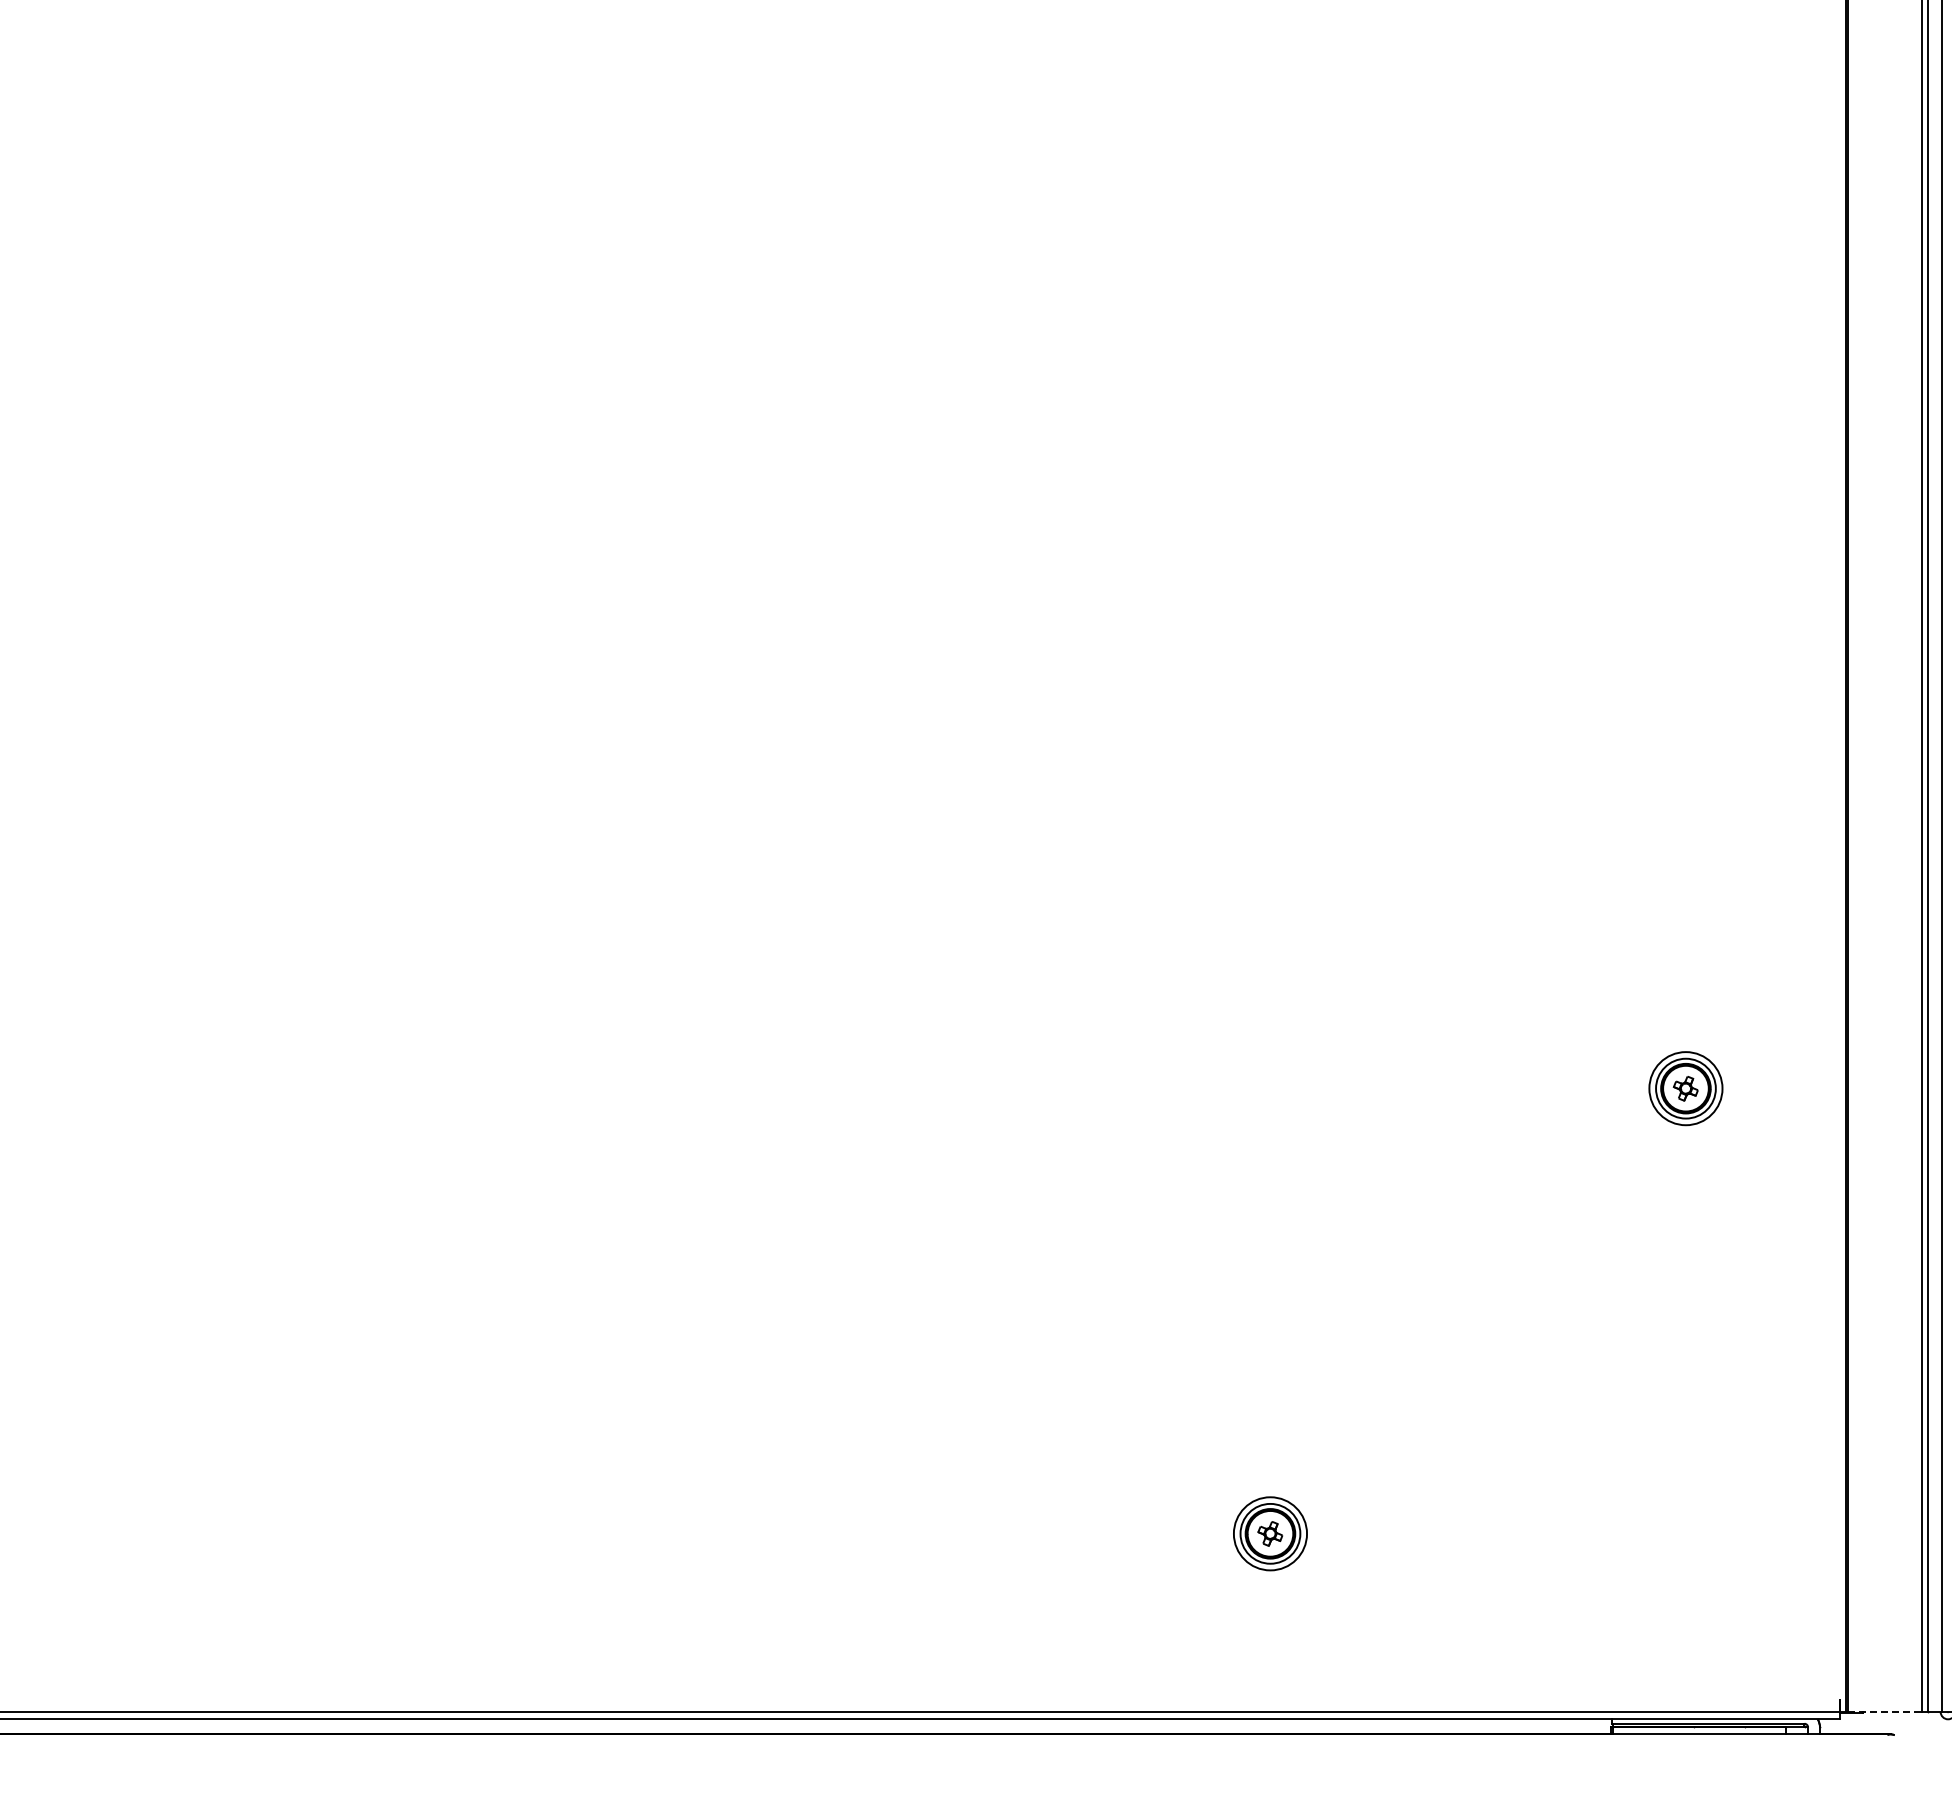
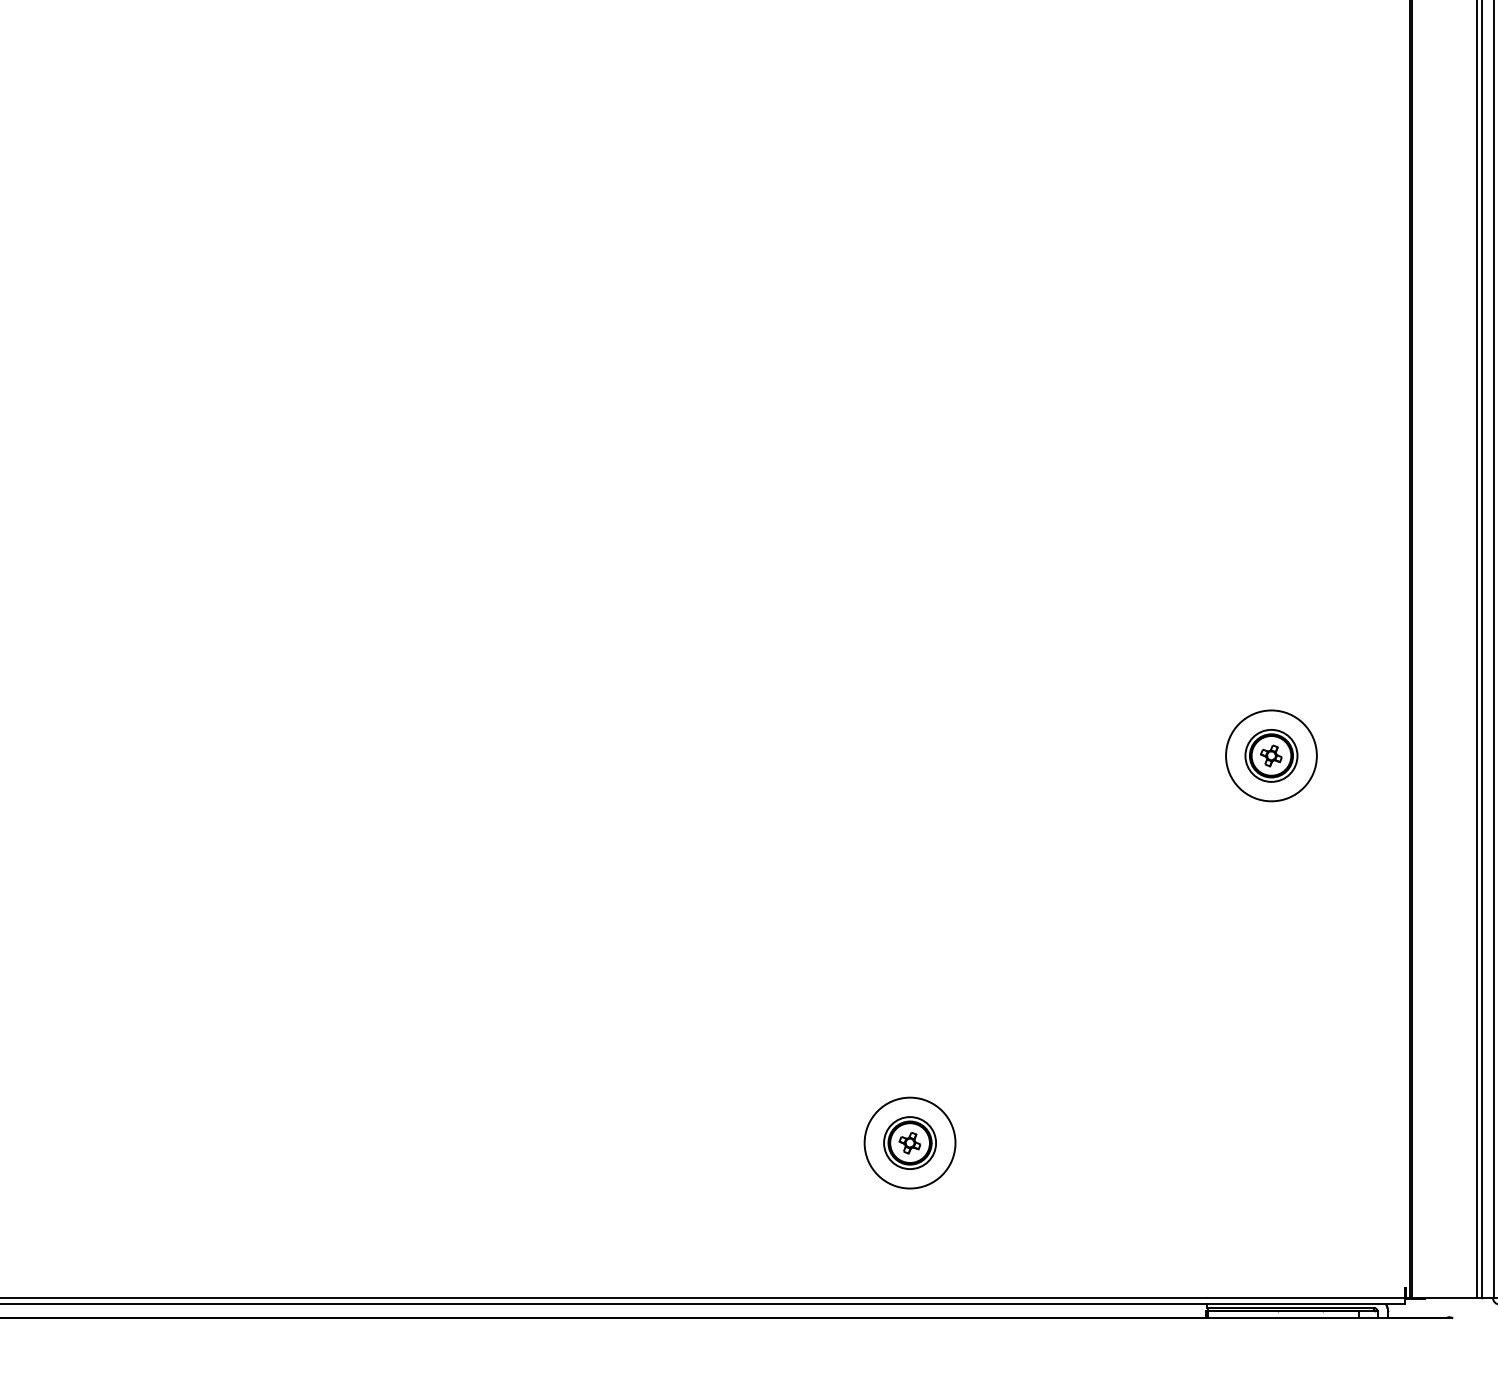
circle: (1685, 1088) -> (1271, 755), size x1.43
circle: (1270, 1533) -> (910, 1142), size x1.43
line: (1885, 1711) -> (1445, 1297), dashed -> solid

